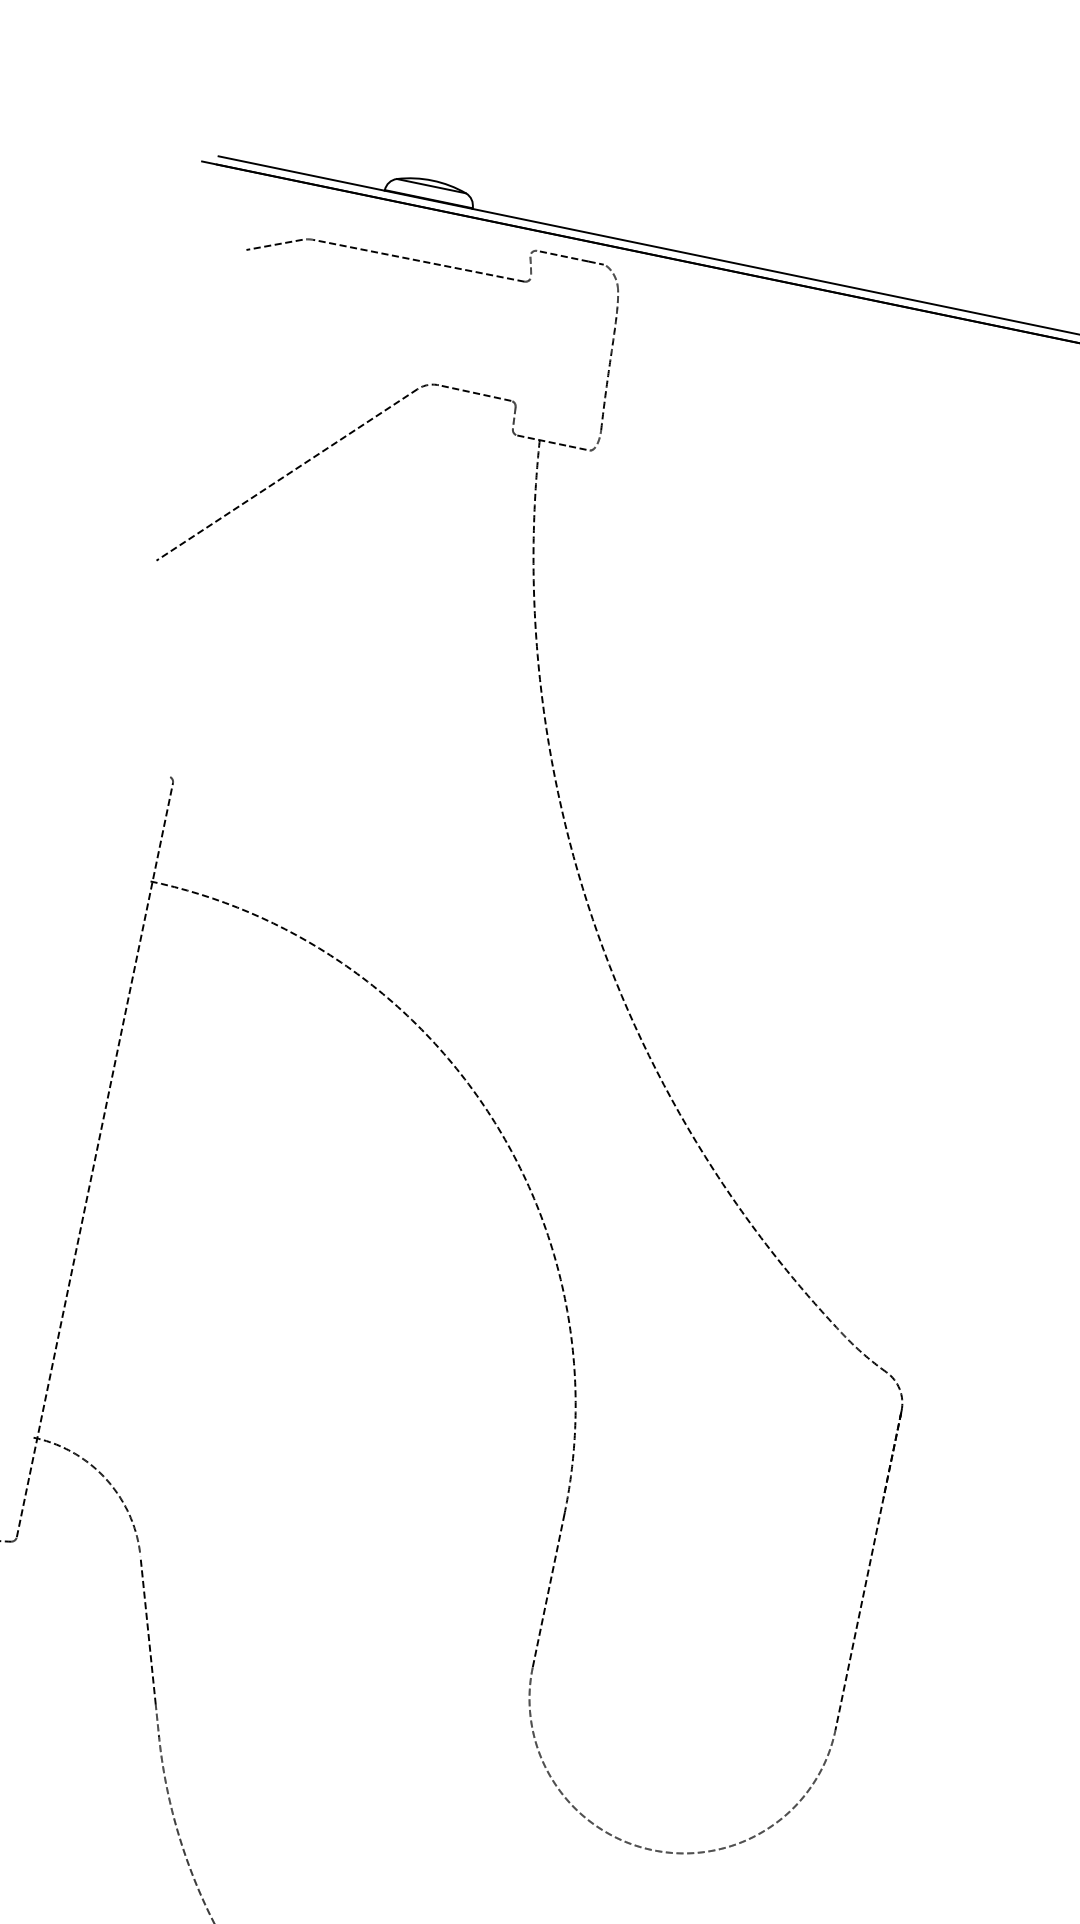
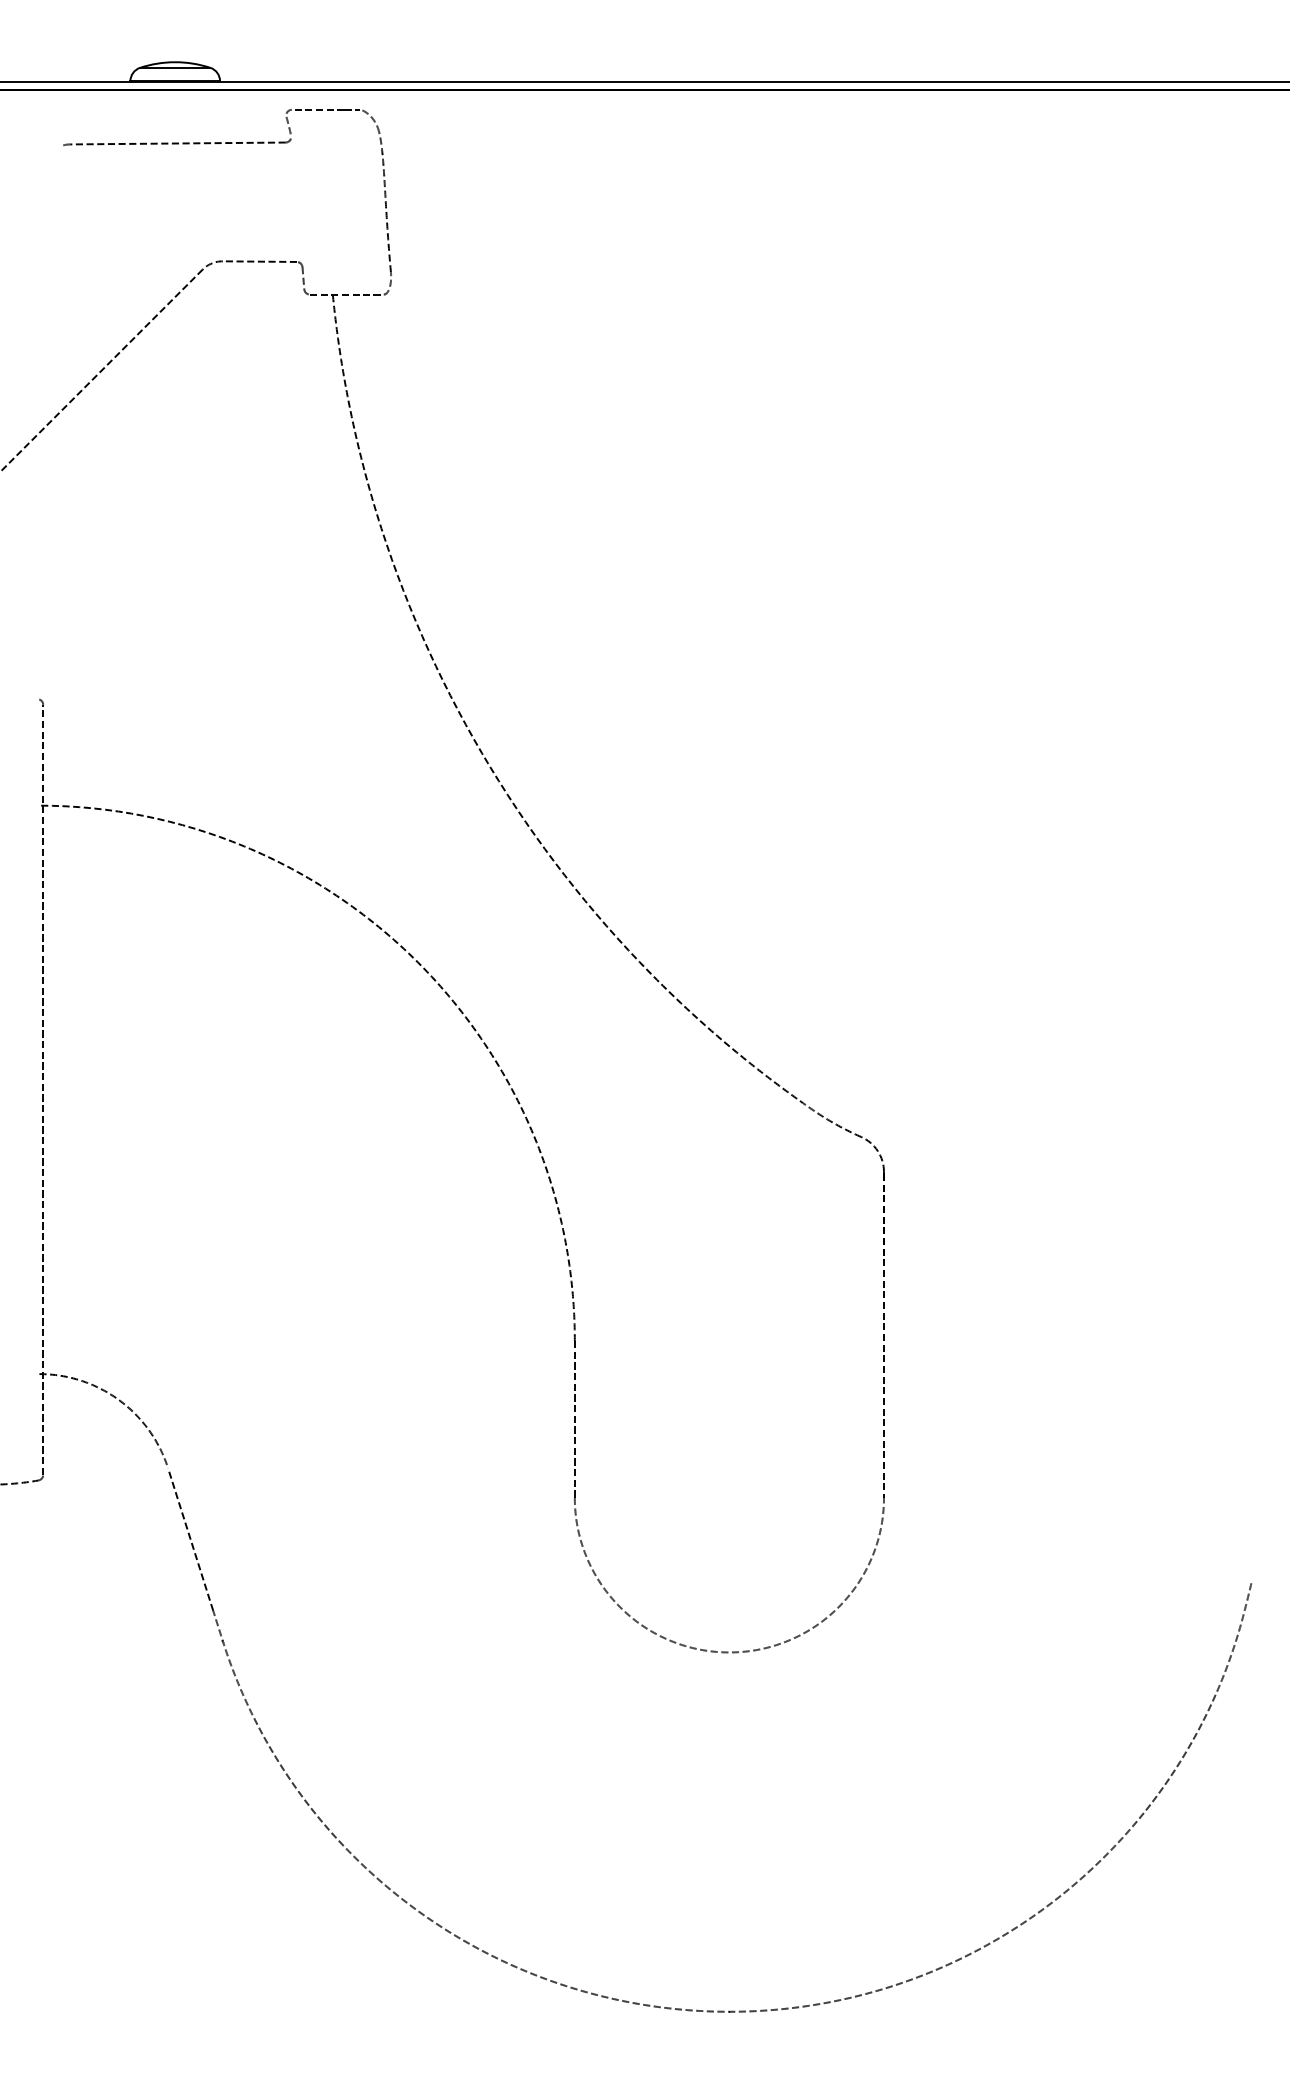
line: (274, 244) -> (33, 156), removed

